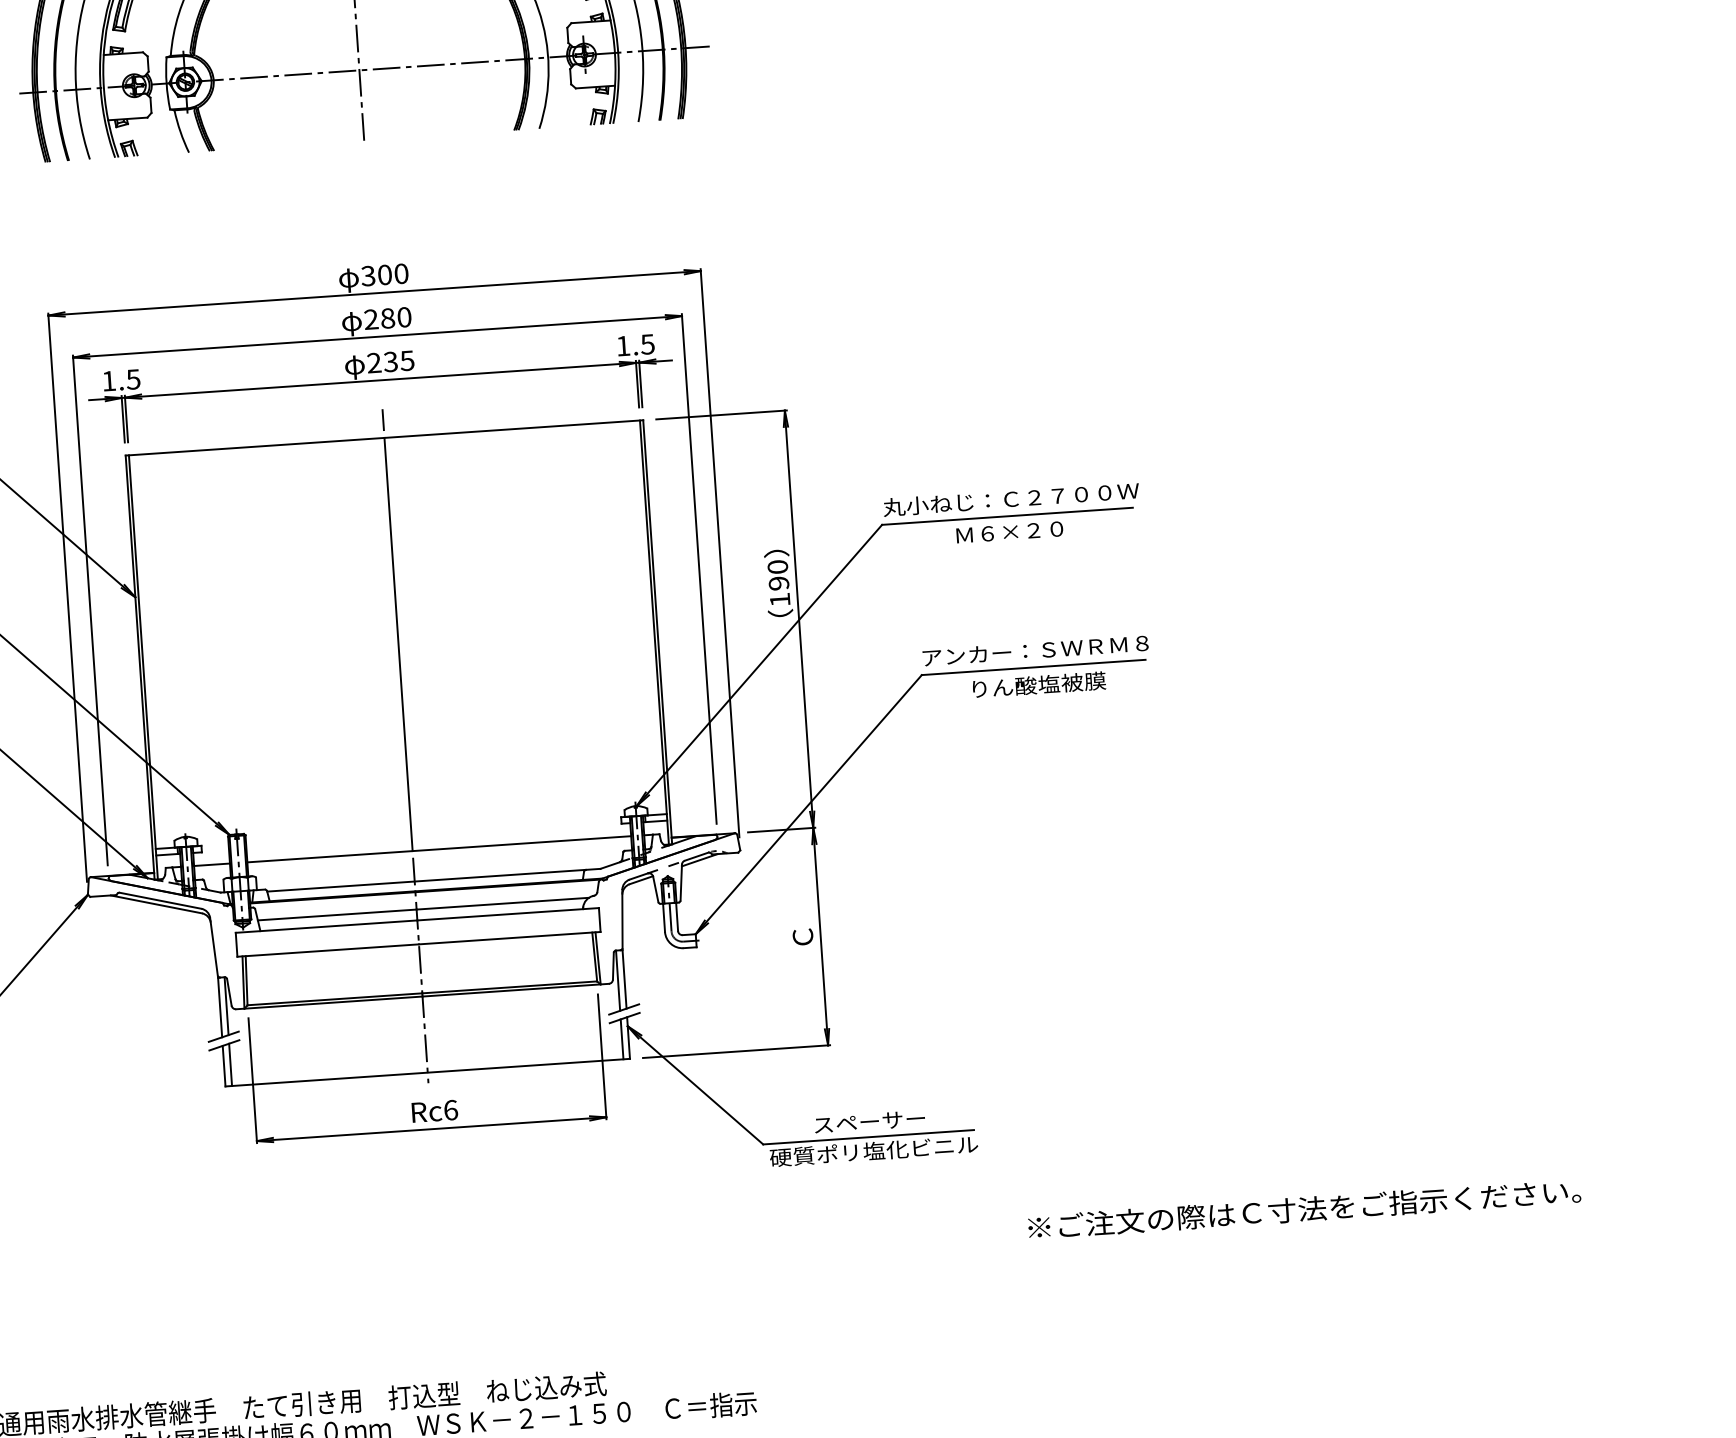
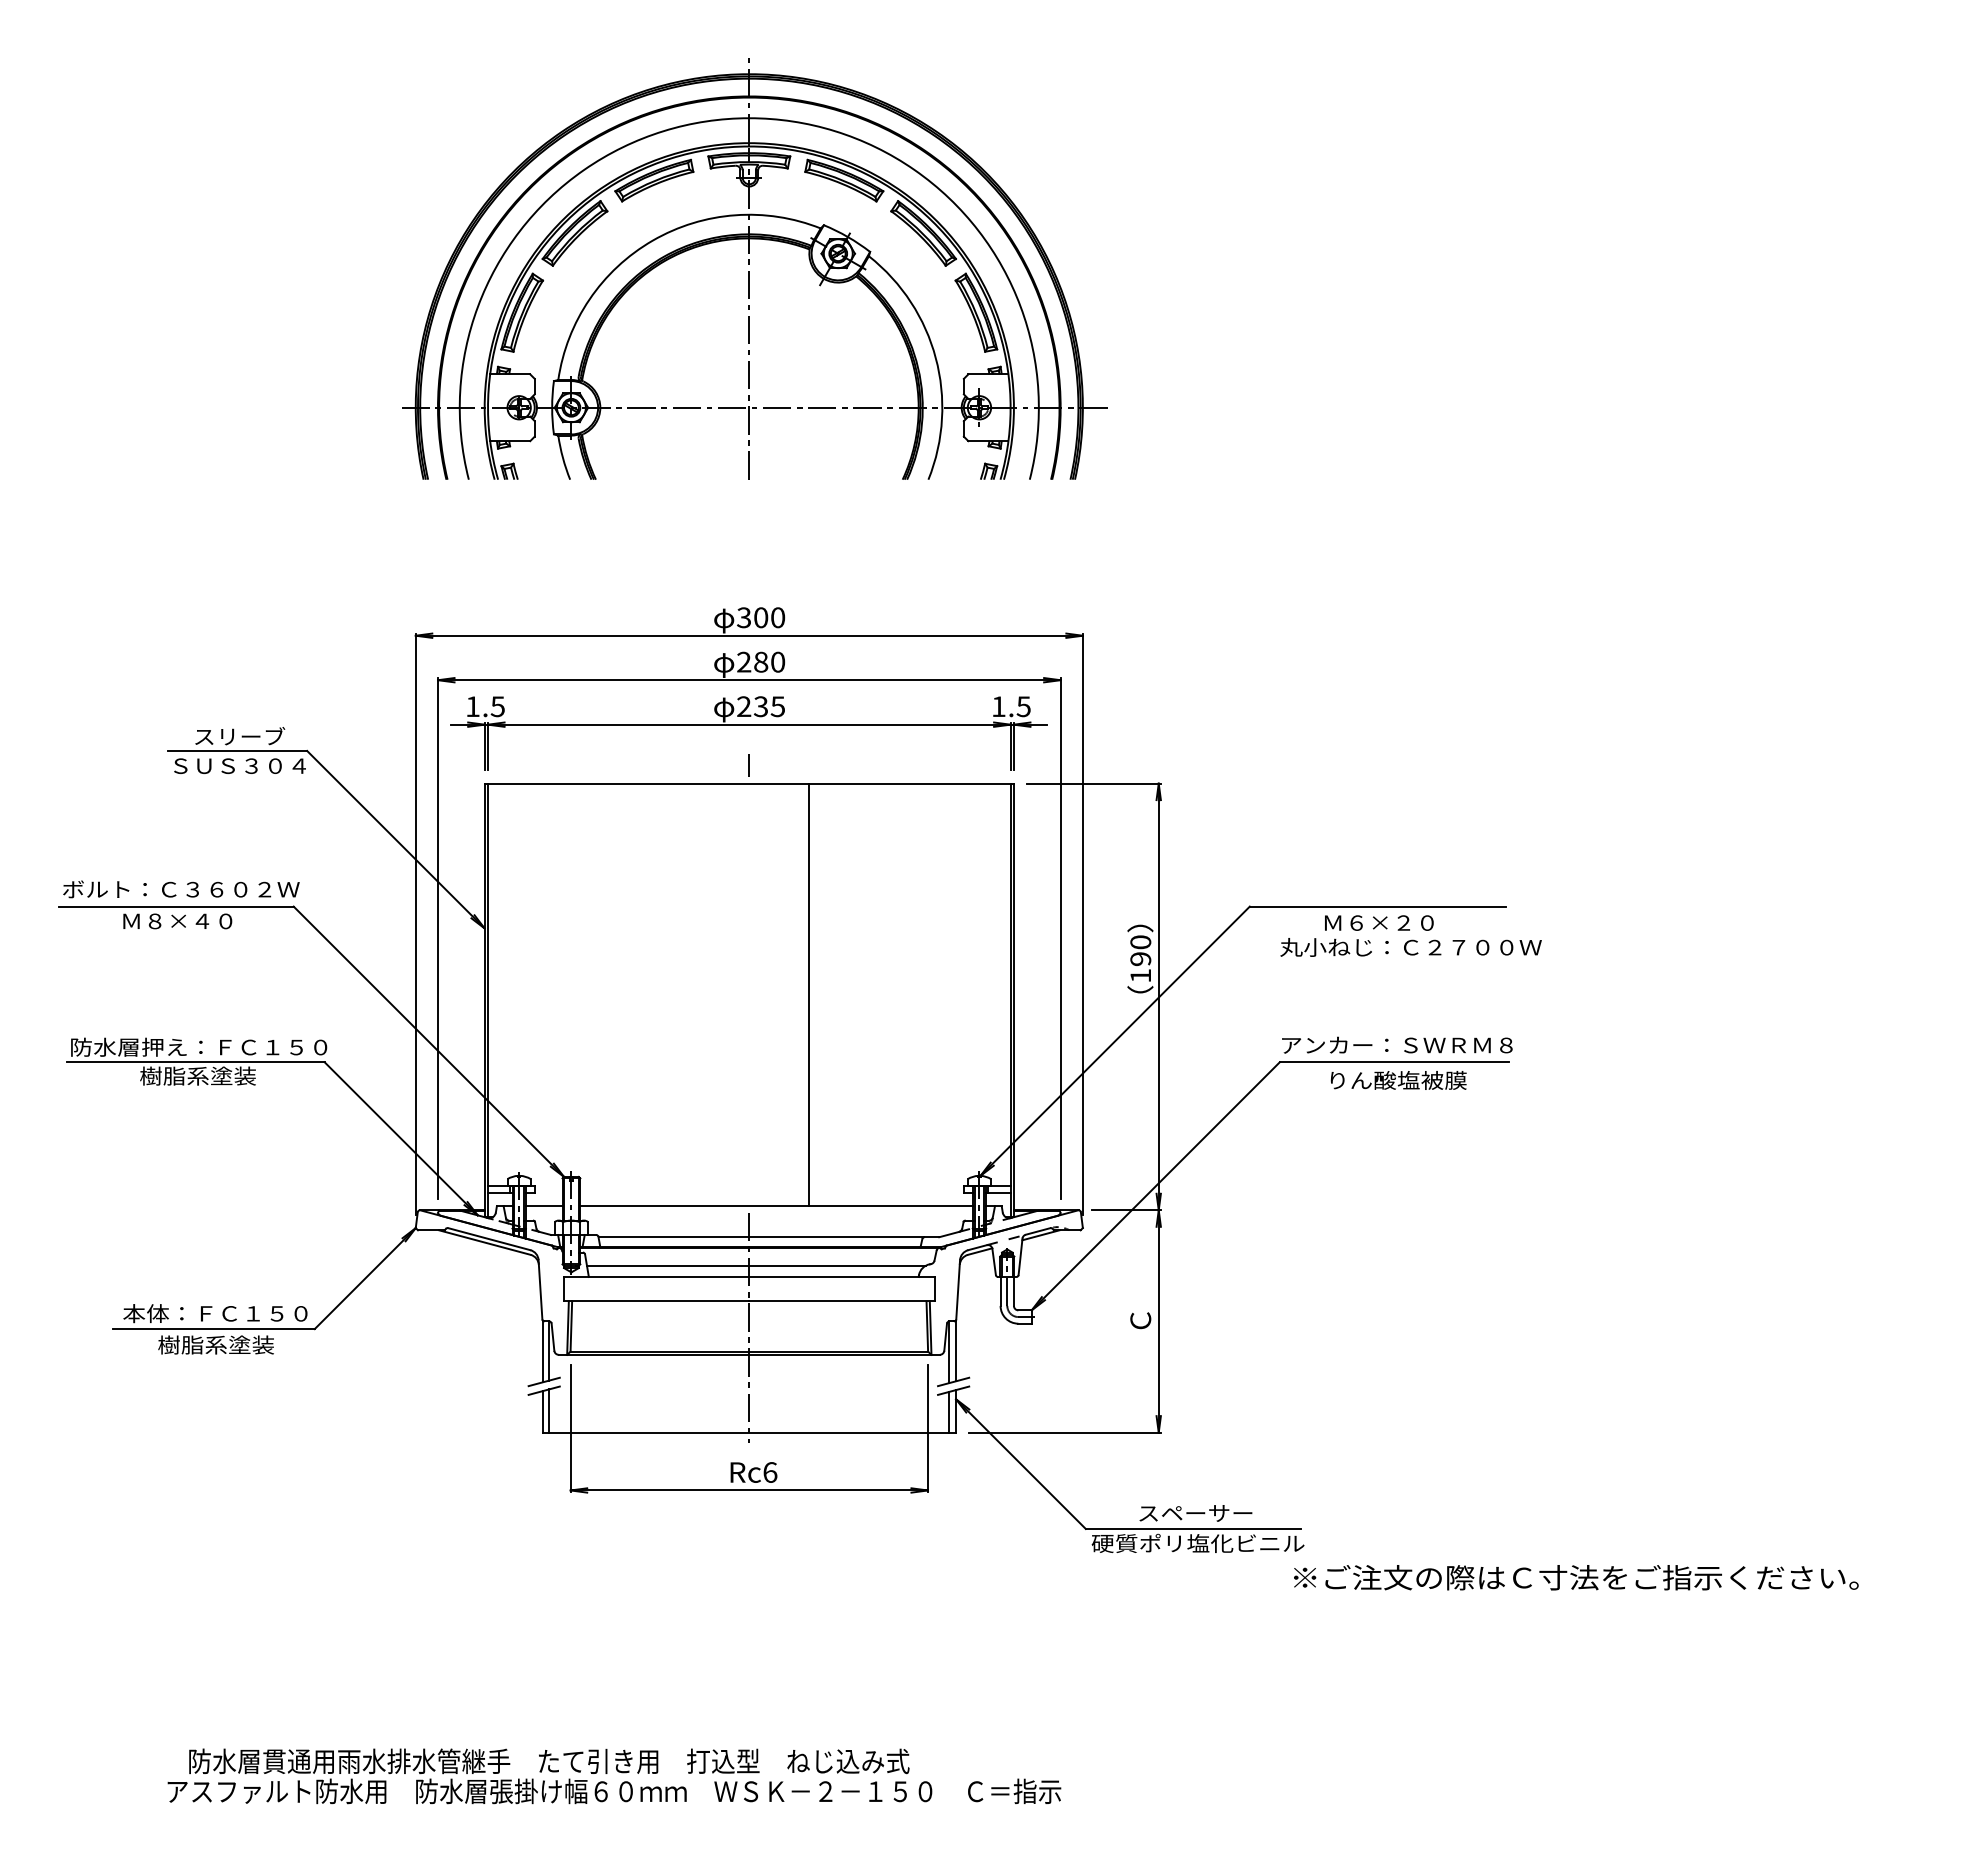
text: (1010, 499) -> (1410, 947), moved
line: (398, 644) -> (809, 994), moved
text: (1304, 1209) -> (1576, 1577), moved

